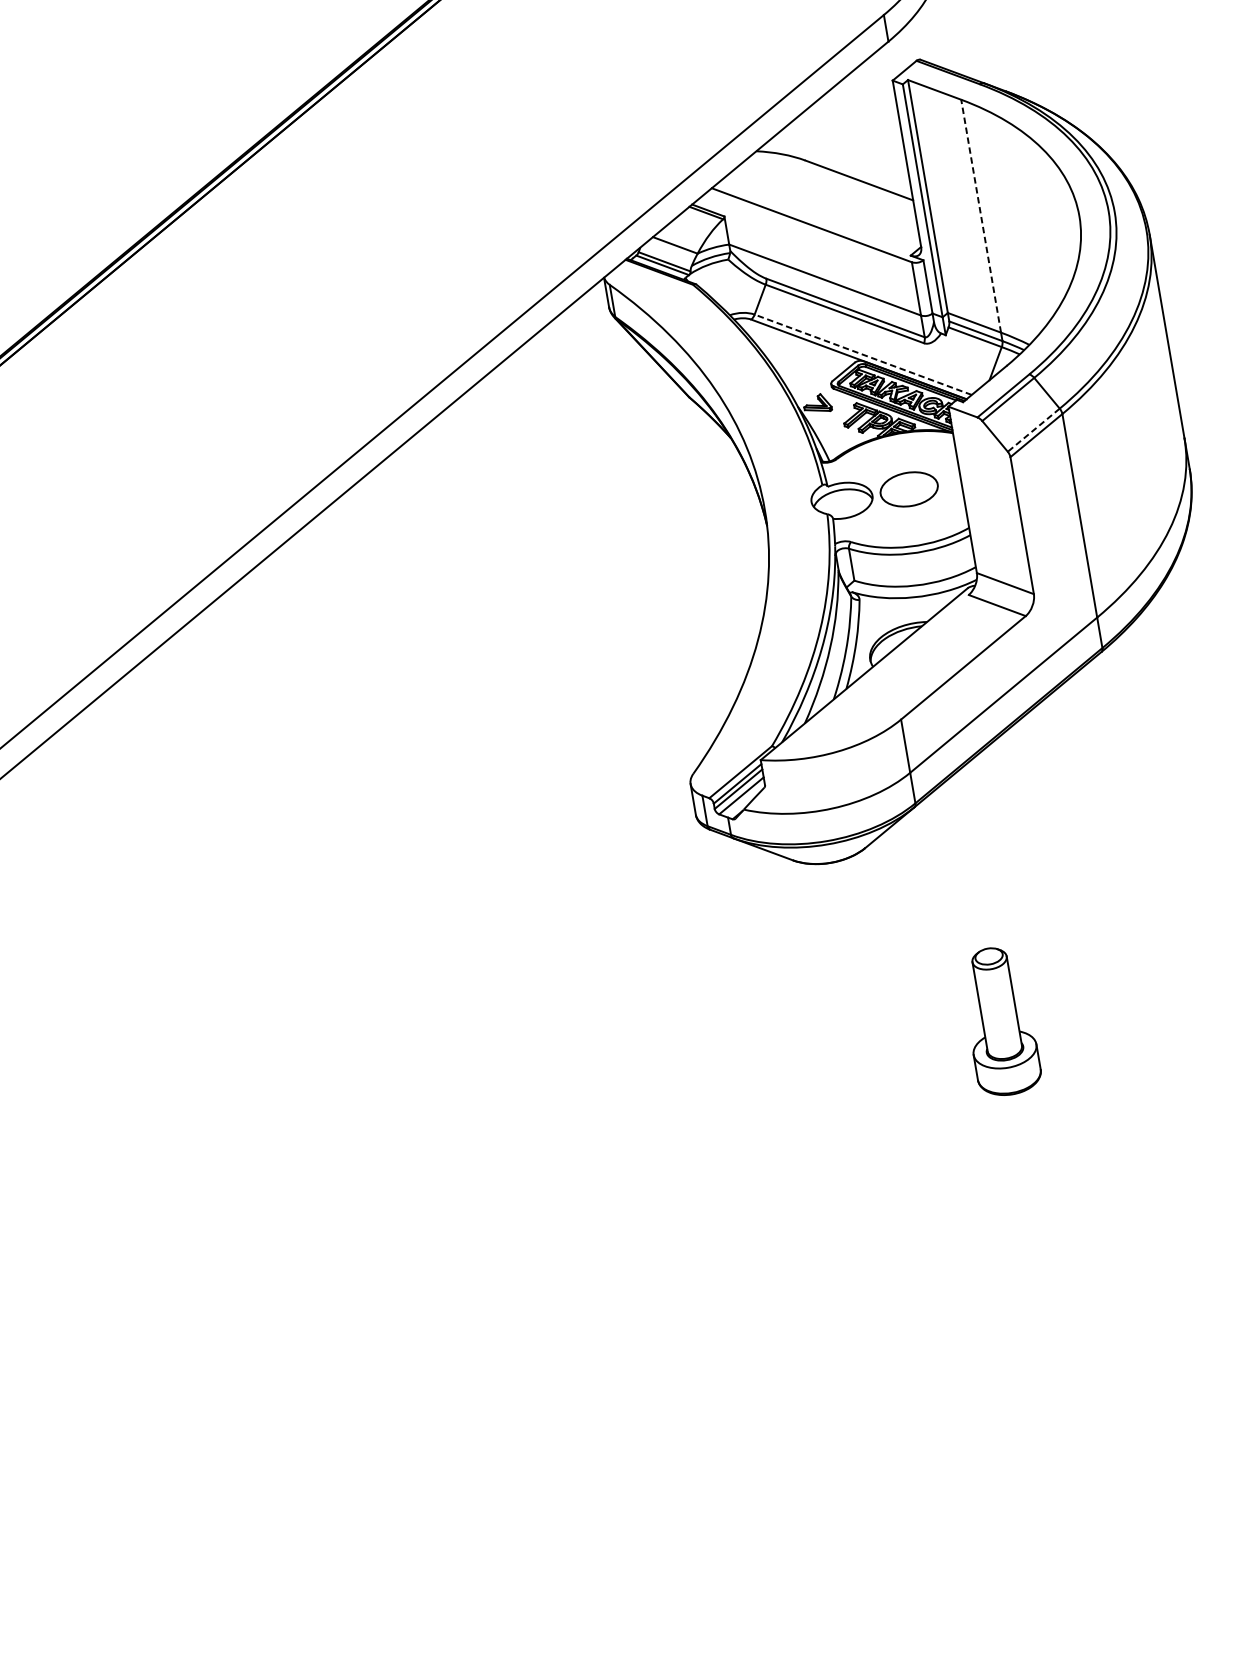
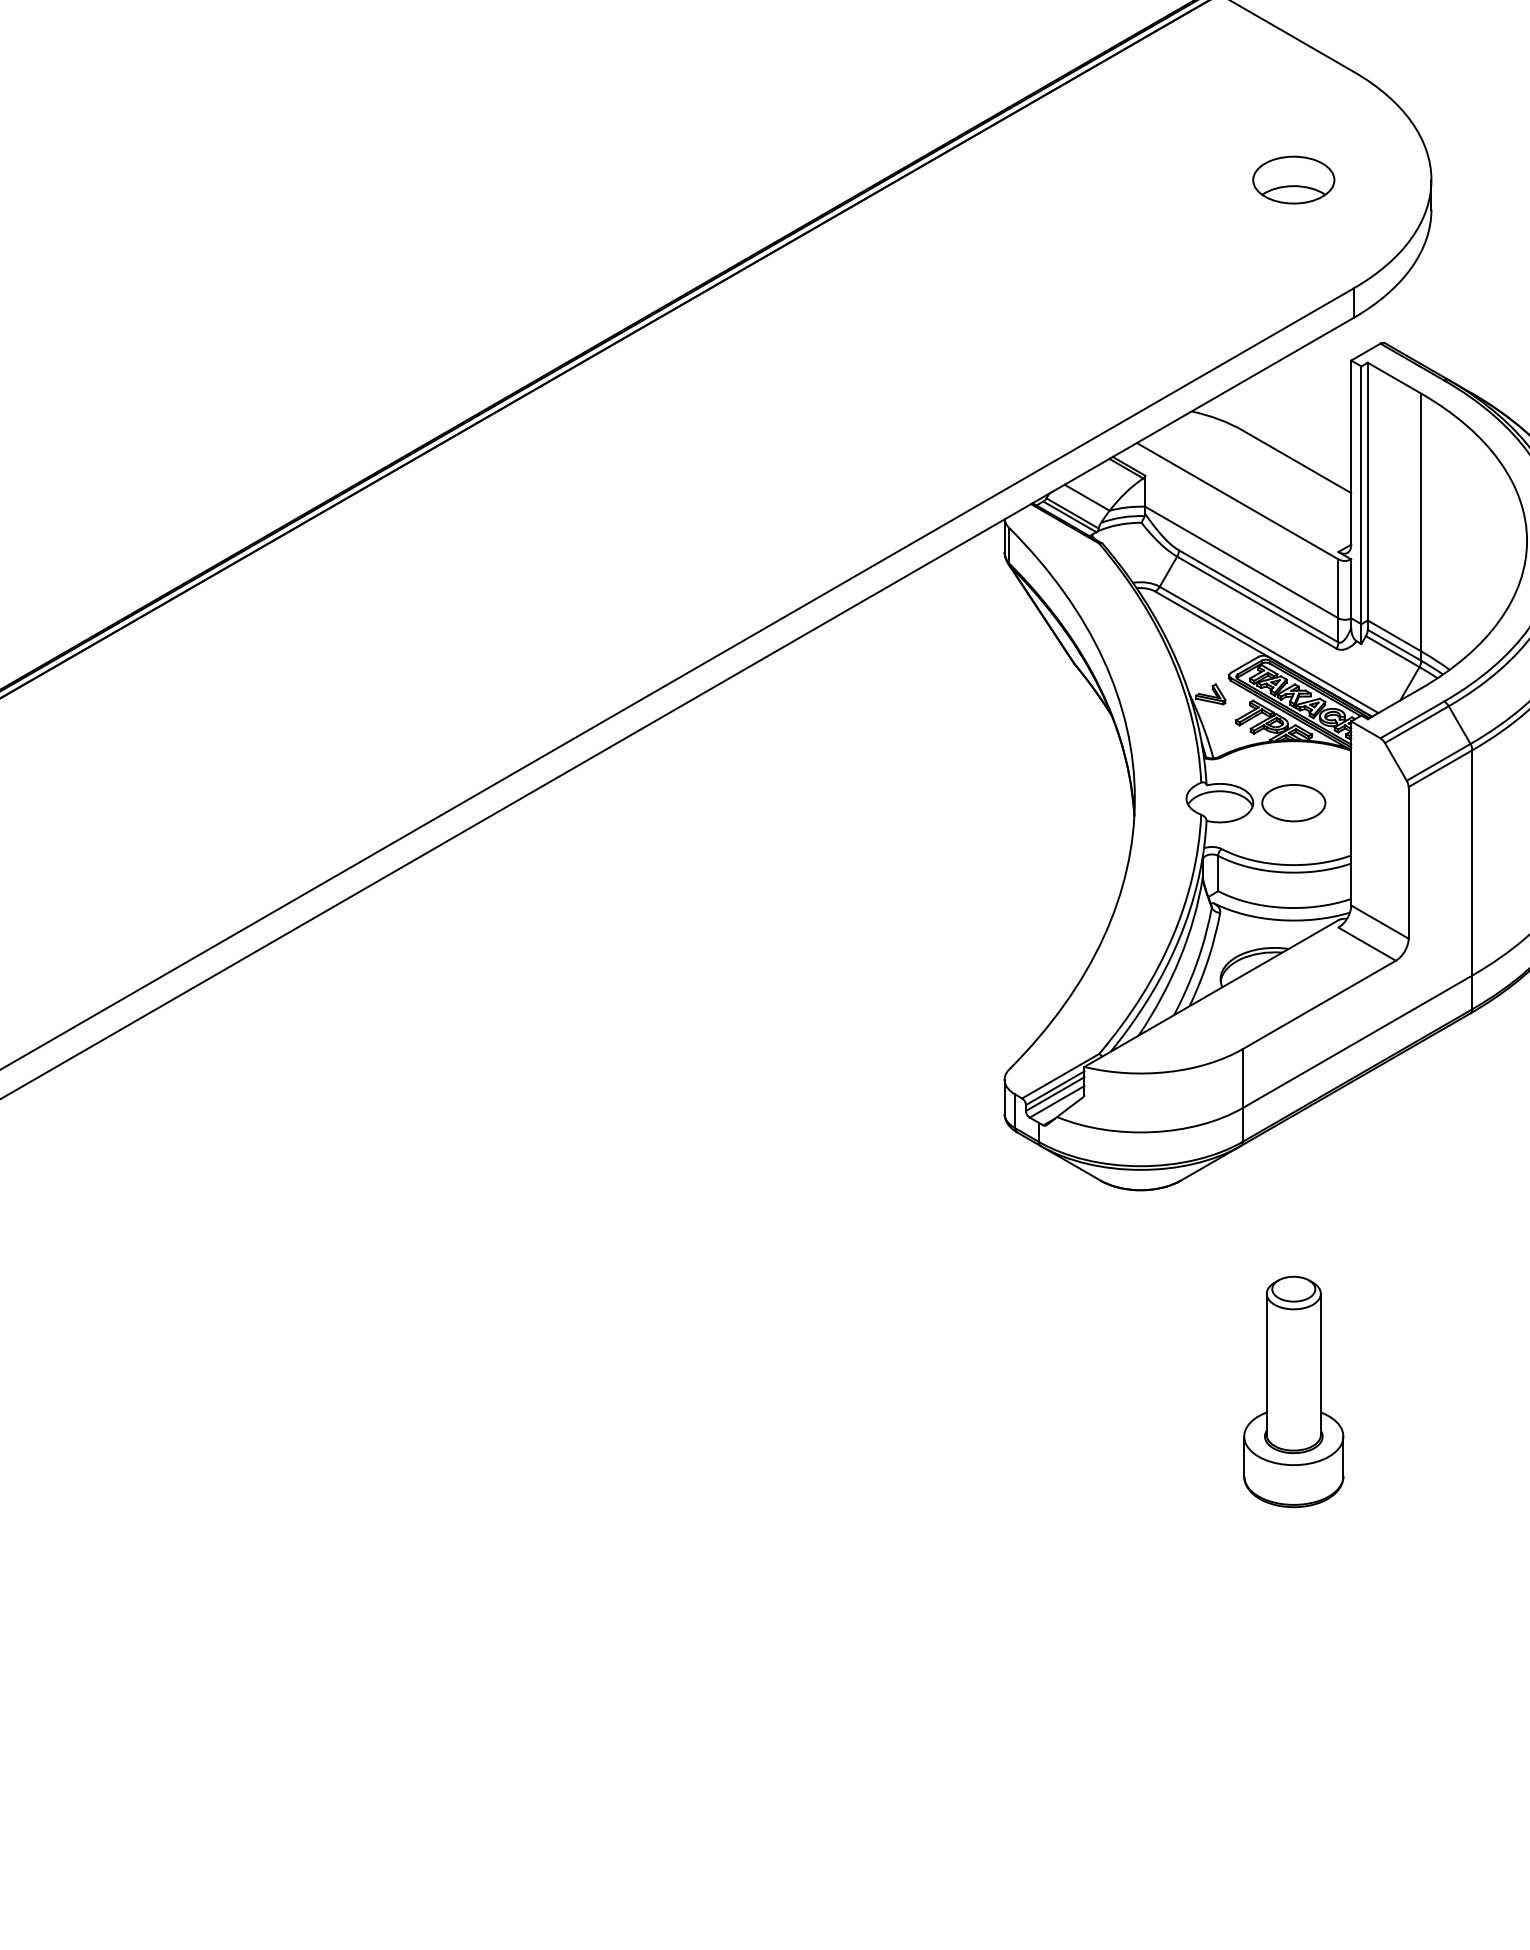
line: (981, 216) -> (1421, 522), dashed -> solid
line: (862, 354) -> (1268, 649), dashed -> solid
line: (1033, 430) -> (1438, 762), dashed -> solid
part: (999, 1021) -> (1293, 1391), size x1.43

